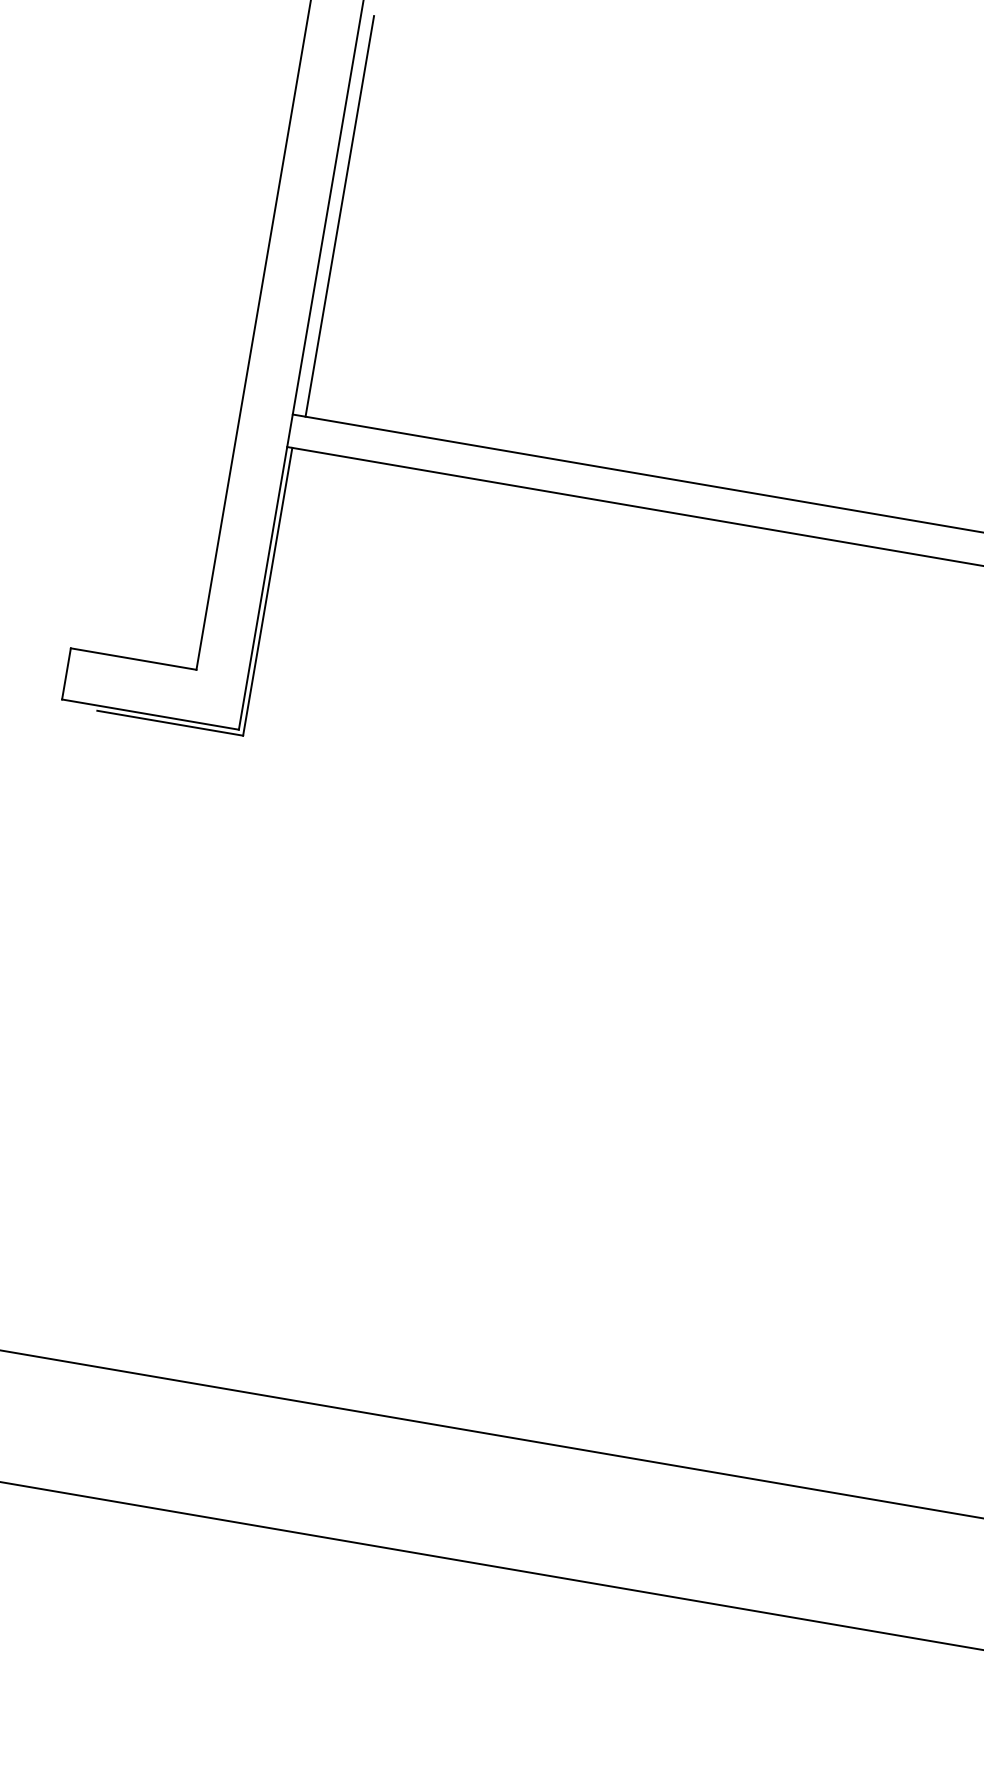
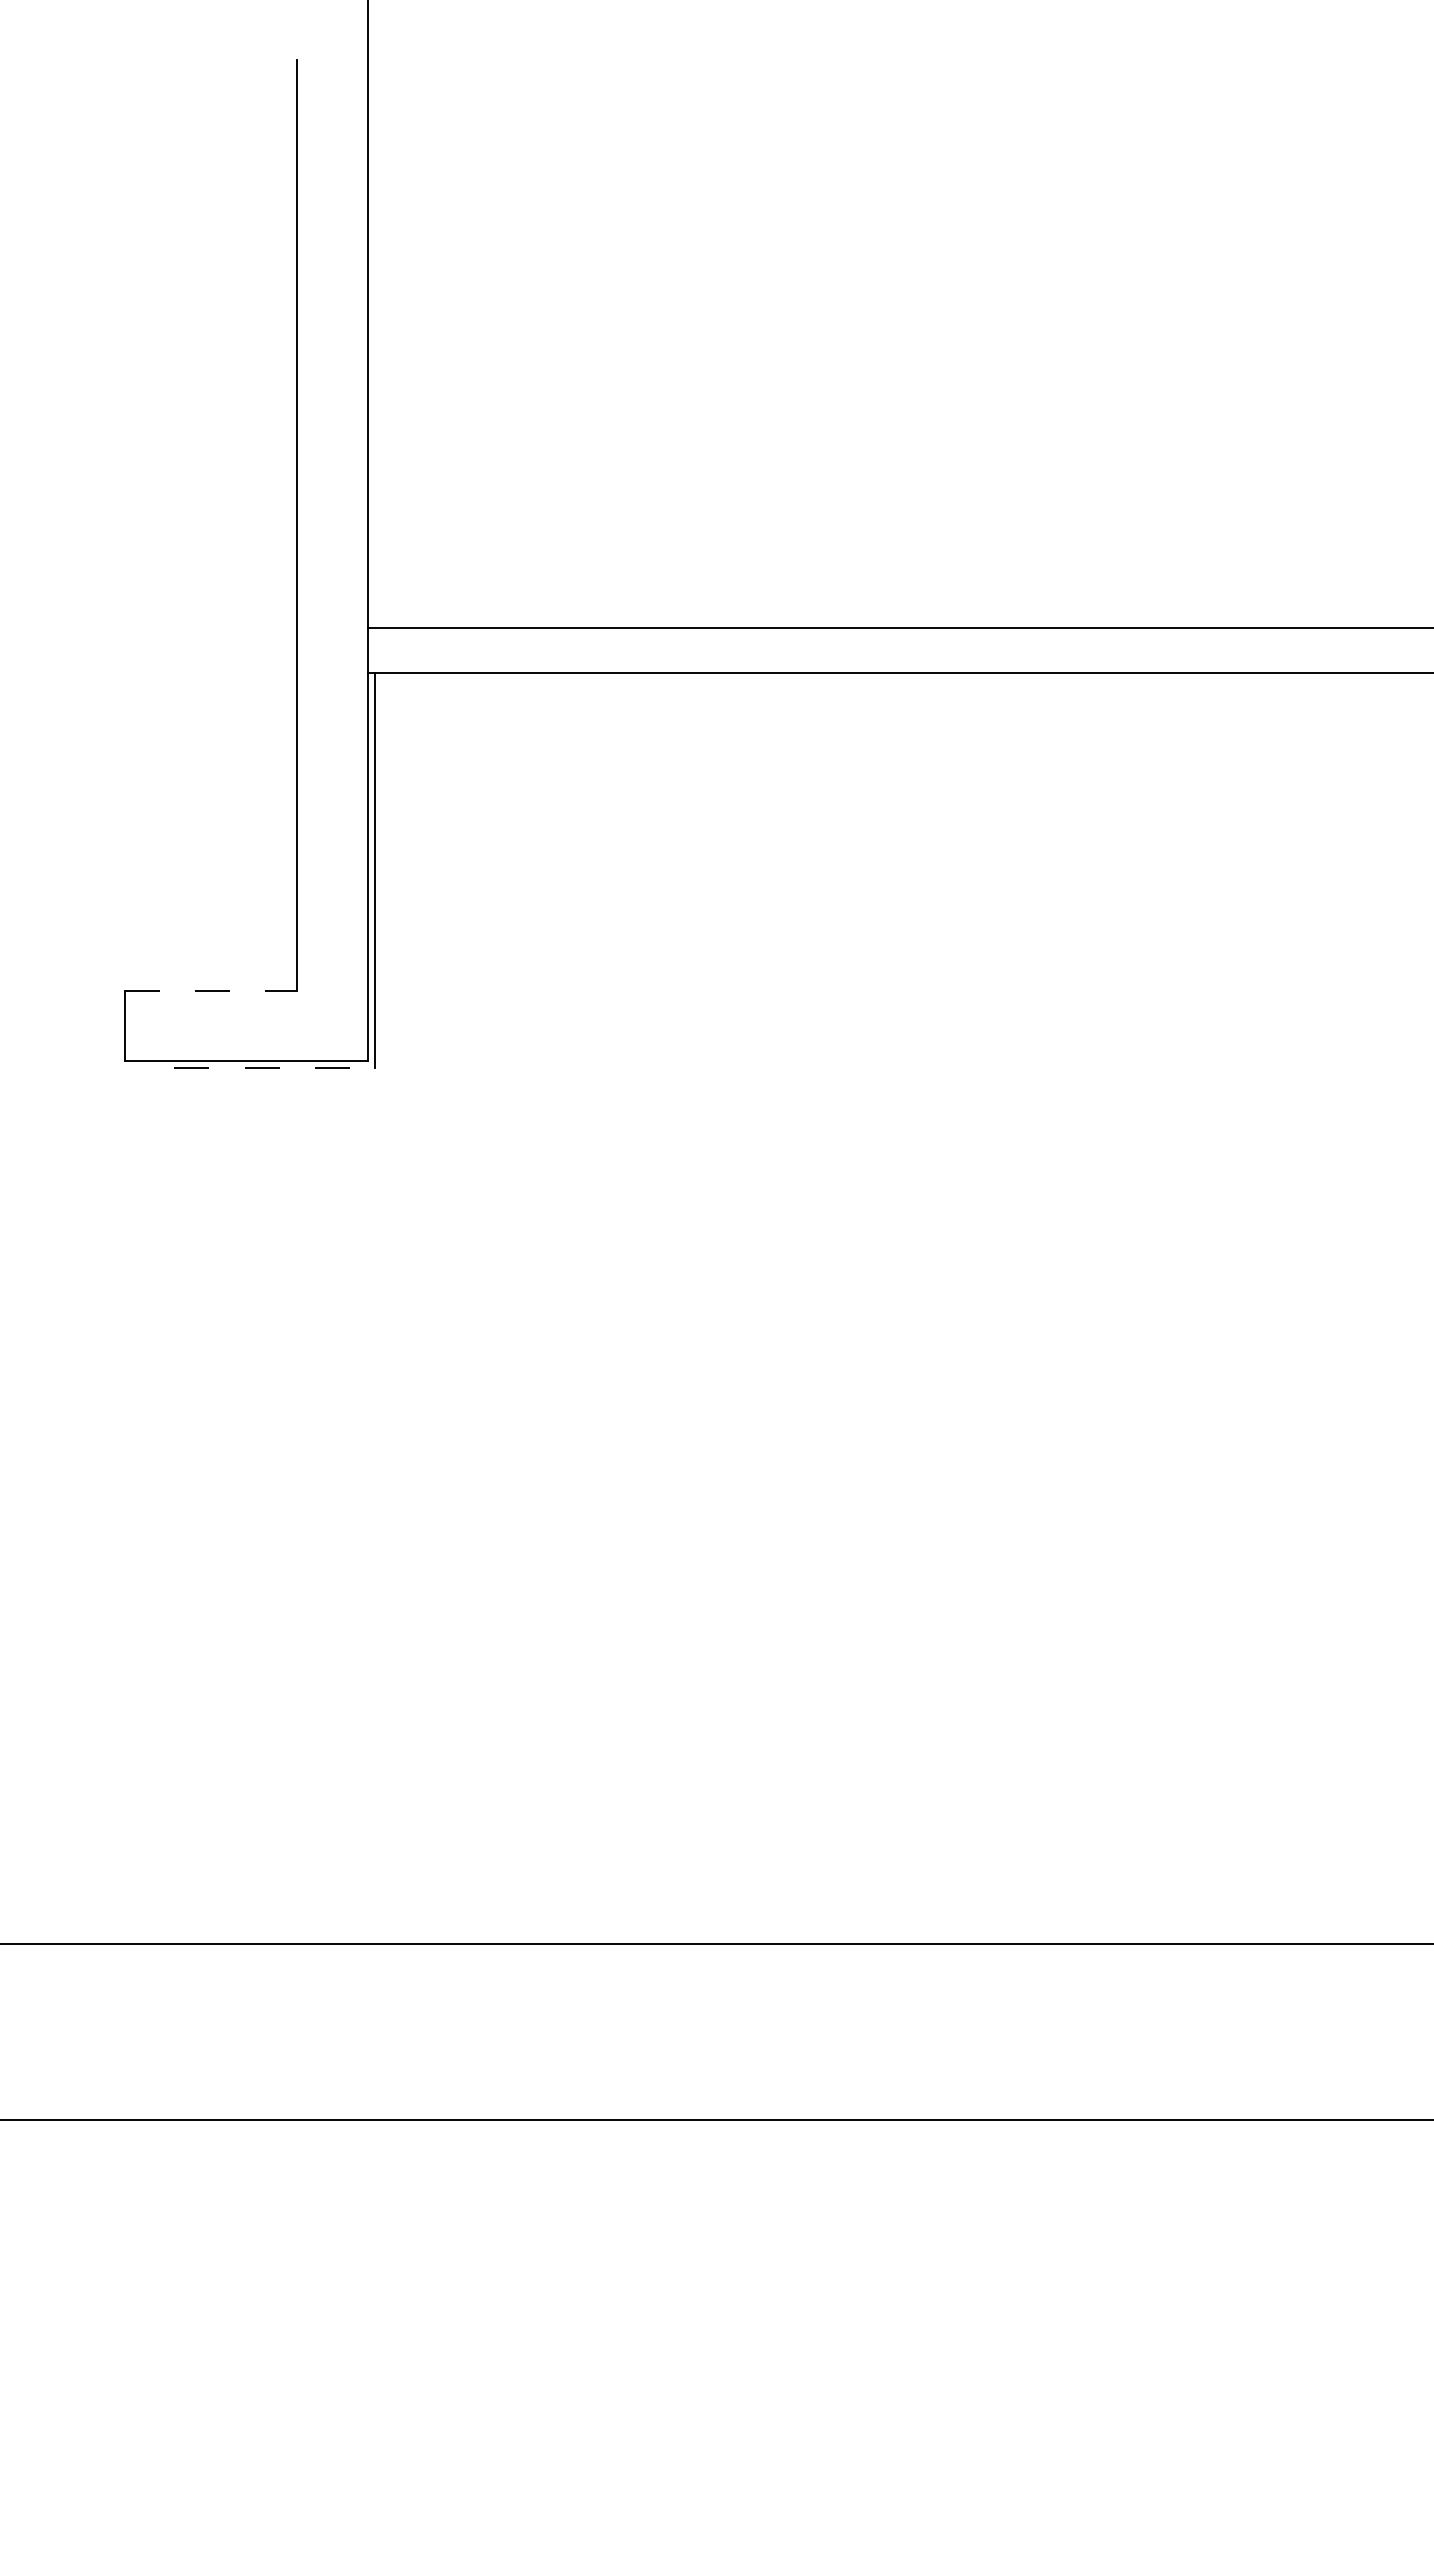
line: (340, 216) -> (385, 352), removed
line: (134, 658) -> (211, 990), solid -> dashed
line: (170, 723) -> (274, 1068), solid -> dashed

